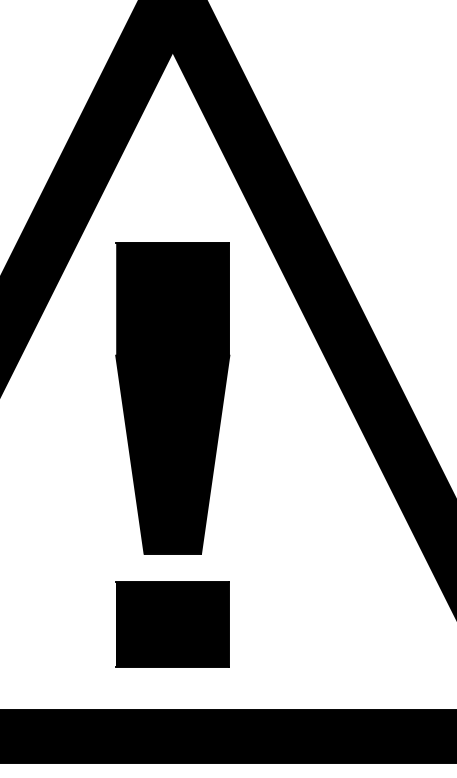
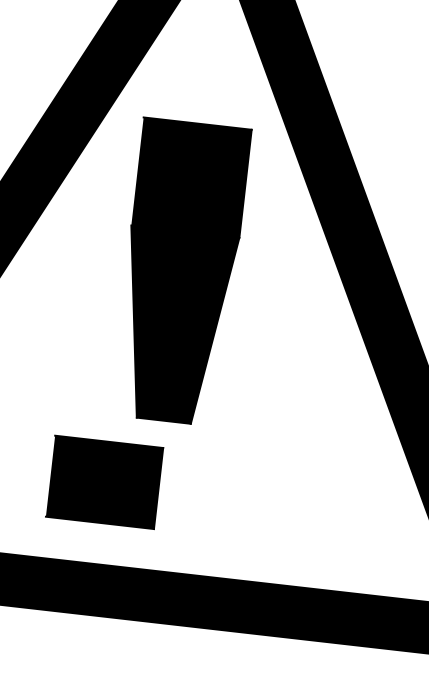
part: (172, 624) -> (104, 482), moved

